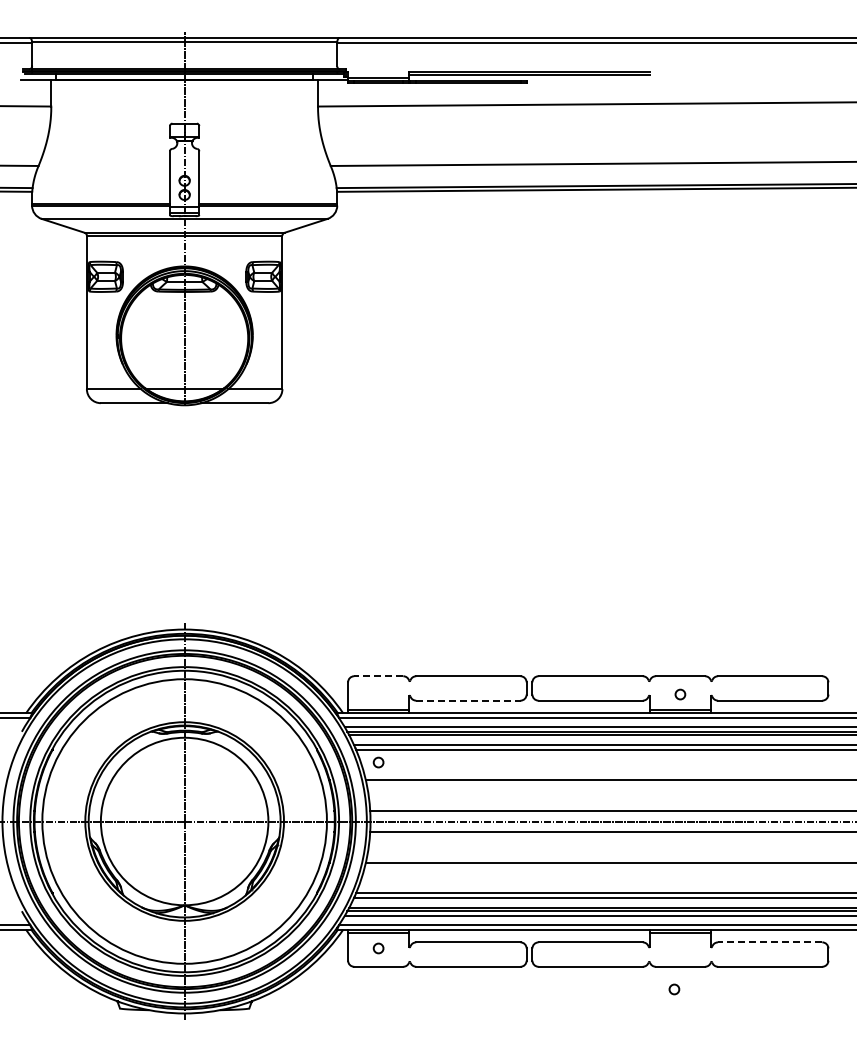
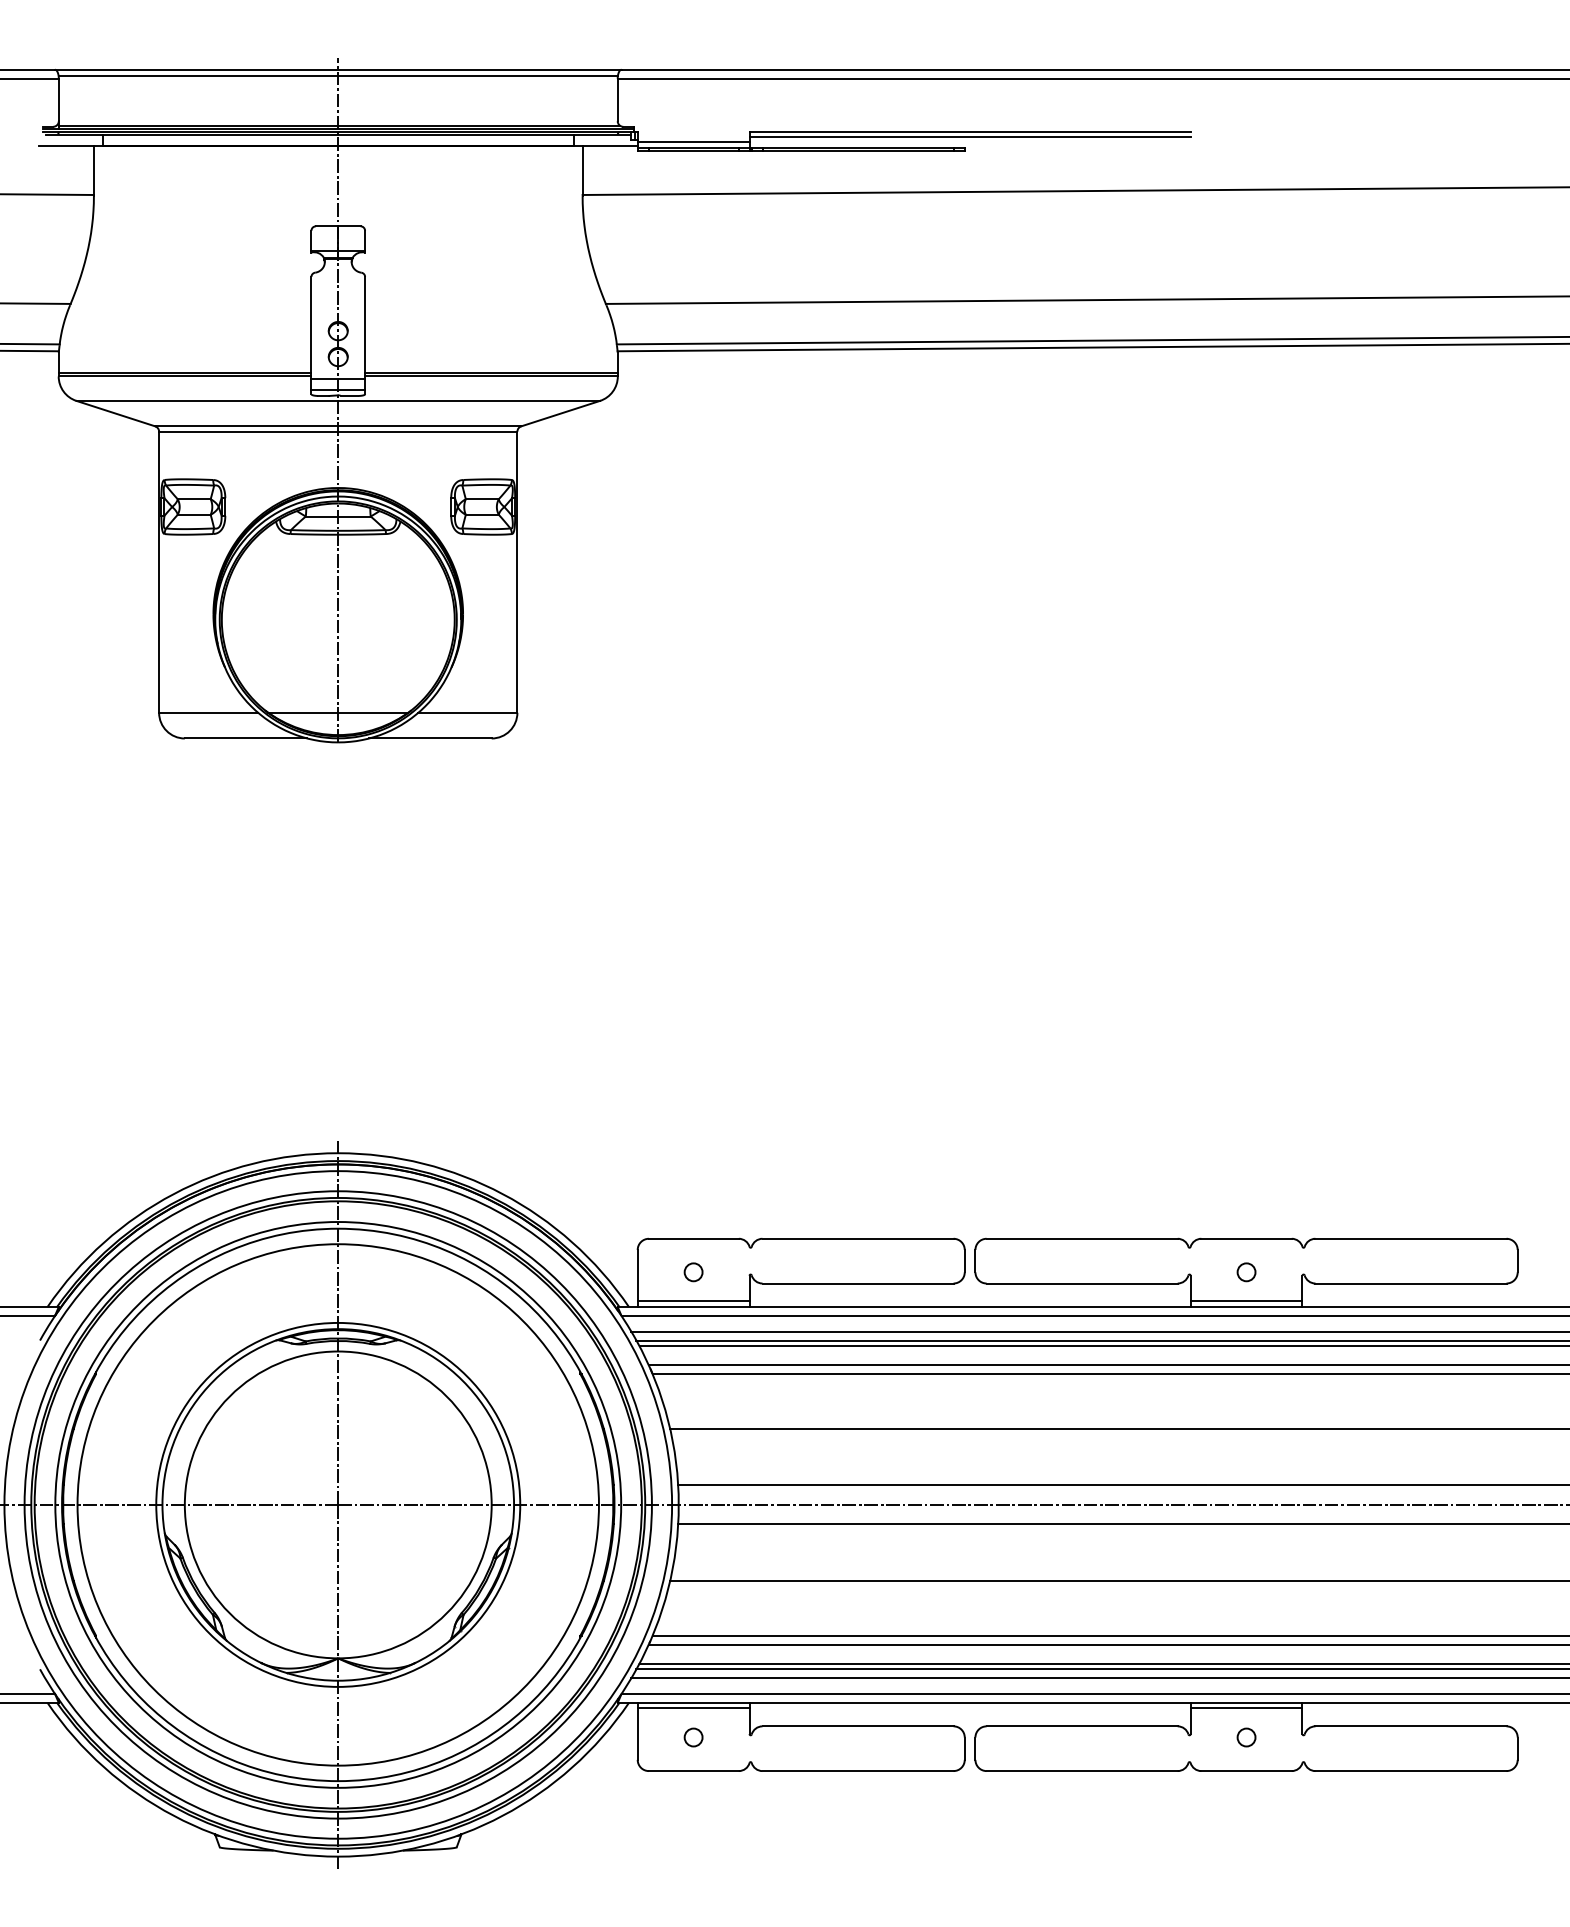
line: (378, 676) -> (693, 1239), dashed -> solid
line: (468, 700) -> (858, 1283), dashed -> solid
circle: (378, 762) -> (693, 1272), moved
line: (769, 942) -> (1409, 1726), dashed -> solid
circle: (674, 989) -> (1246, 1737), moved

